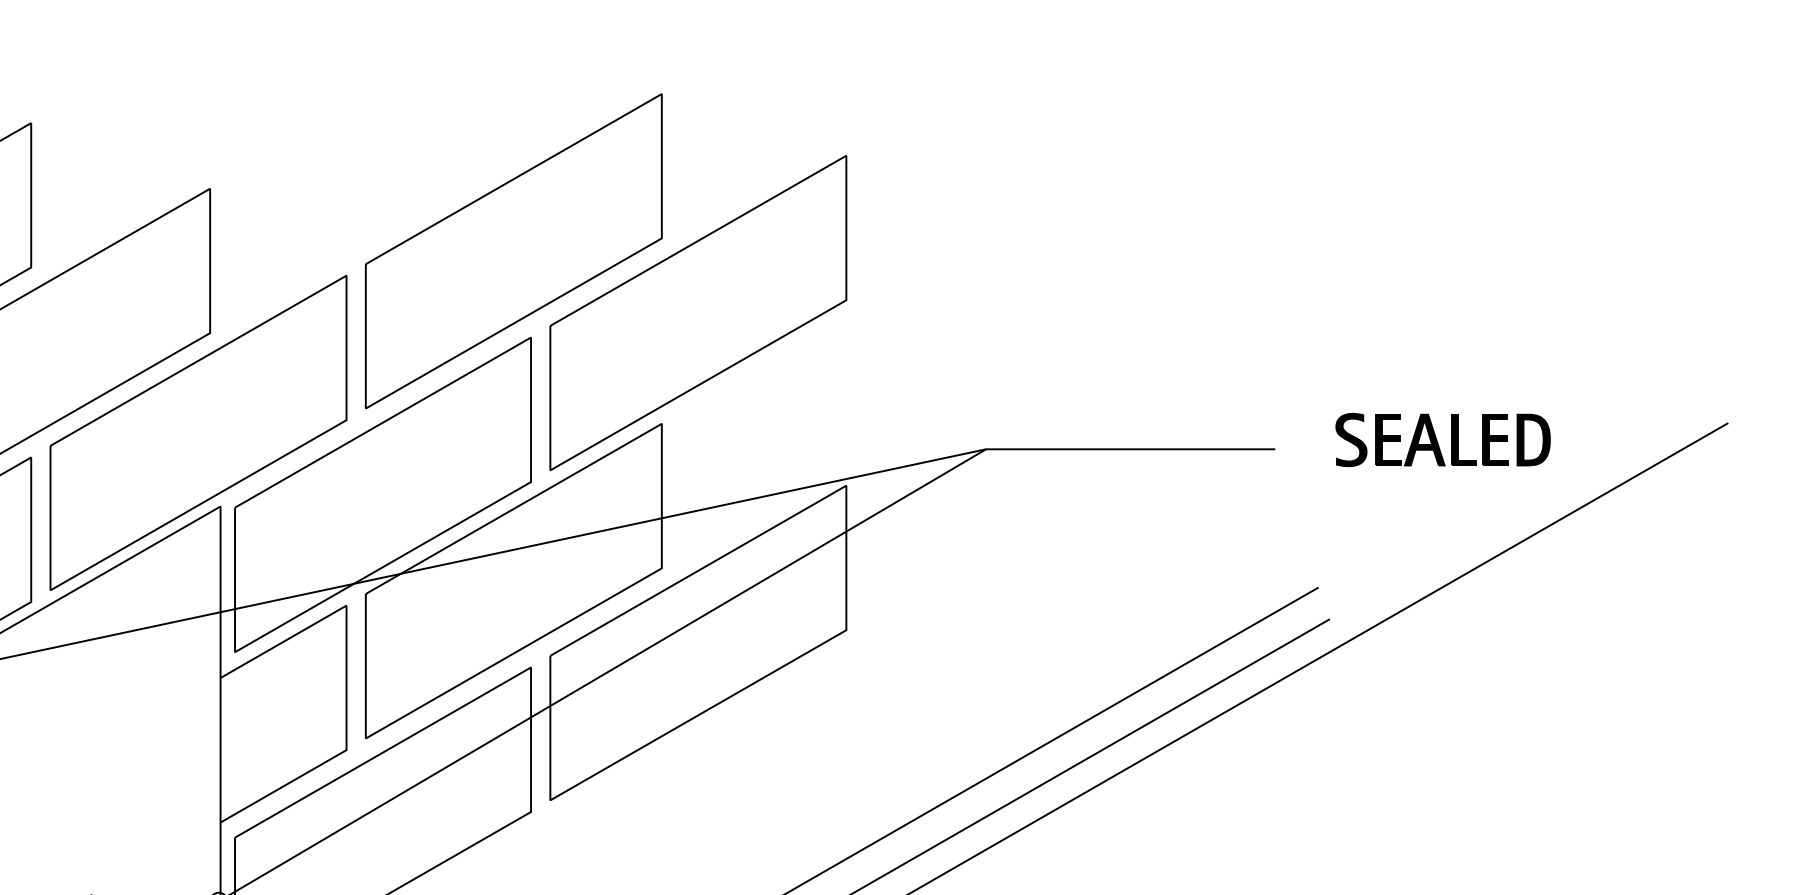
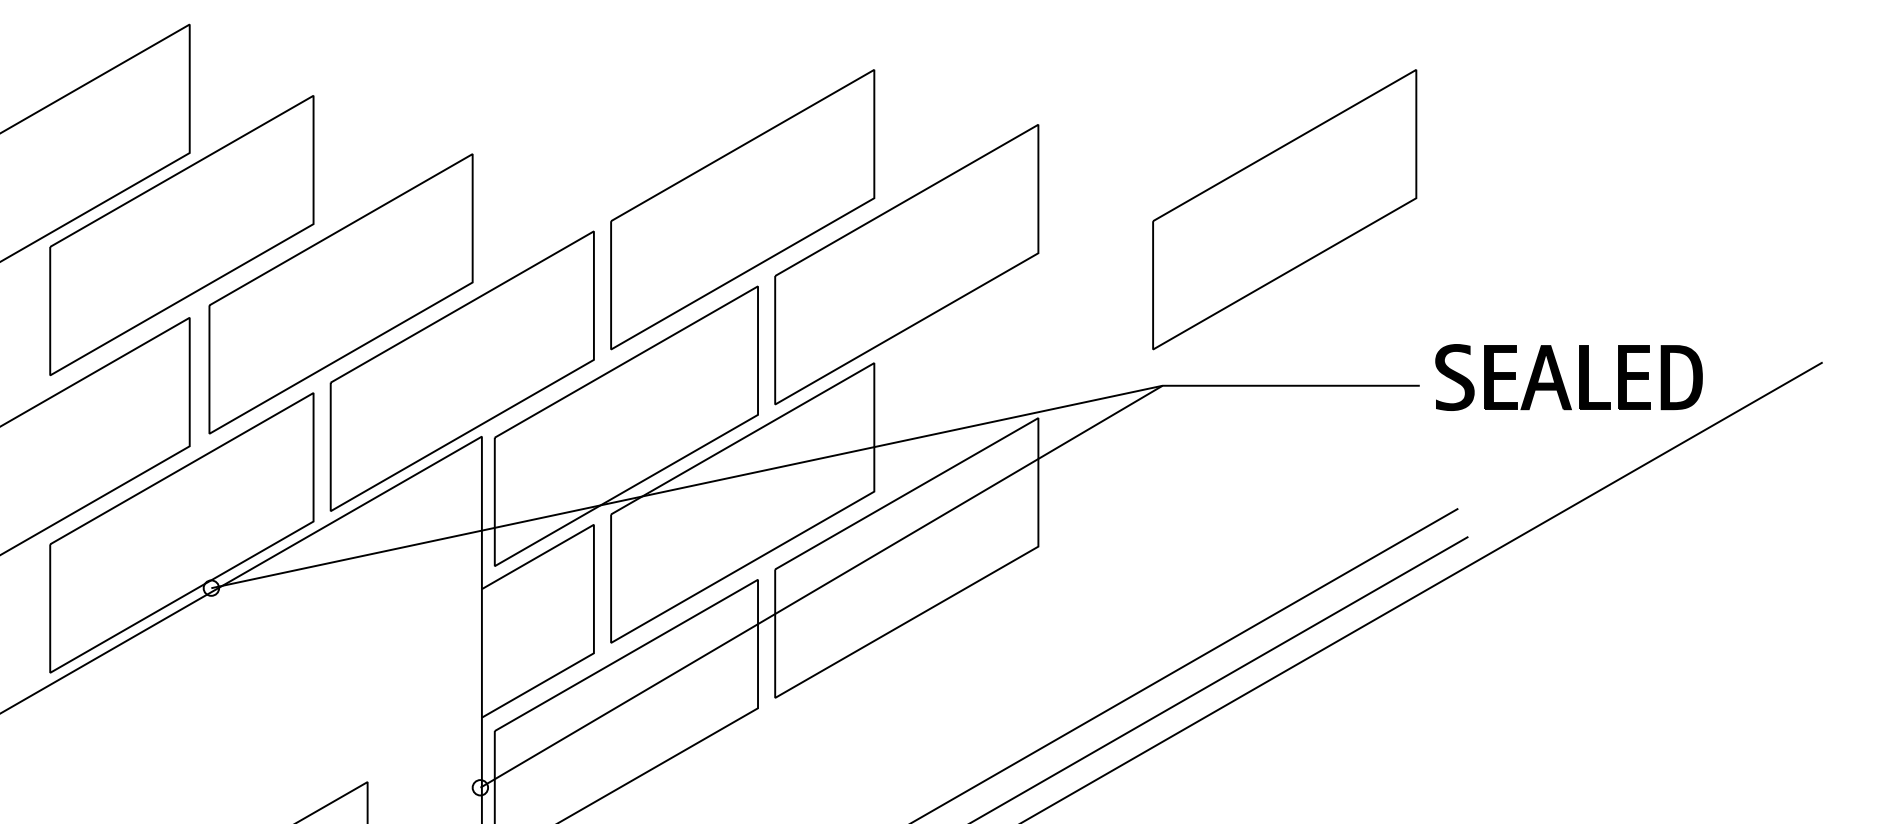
part: (1123, 251) -> (1284, 209), added
part: (1442, 439) -> (1568, 377), size x1.4

